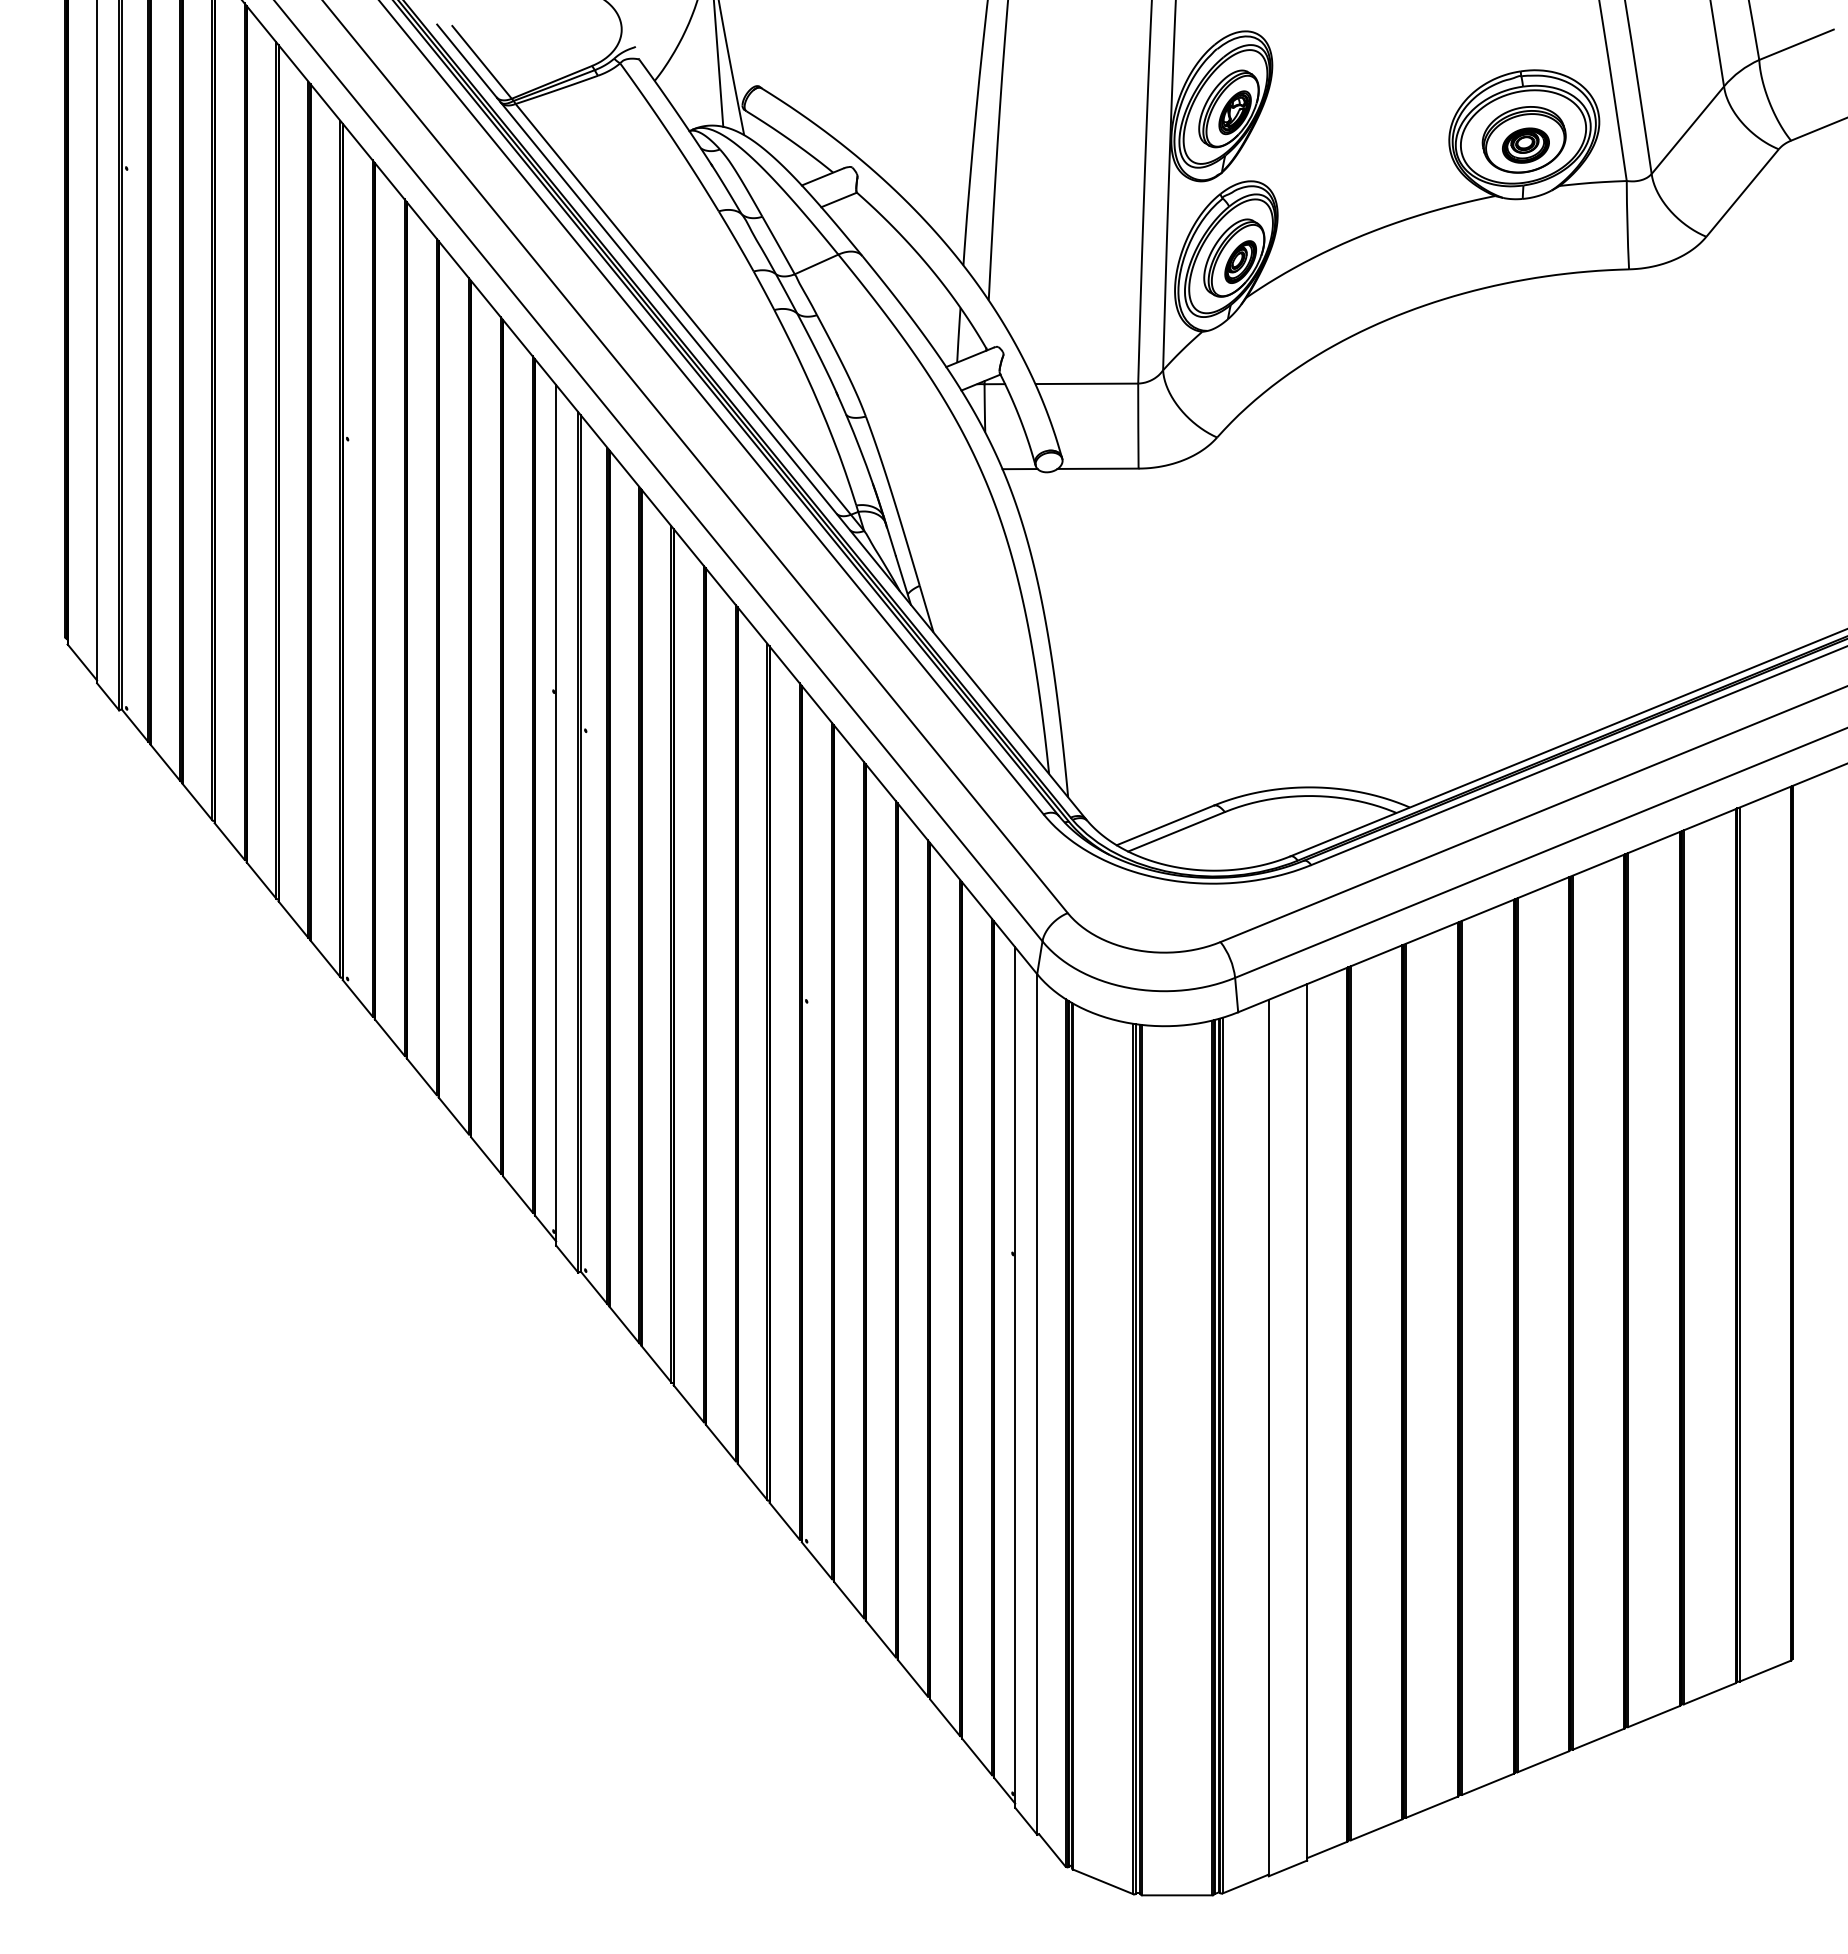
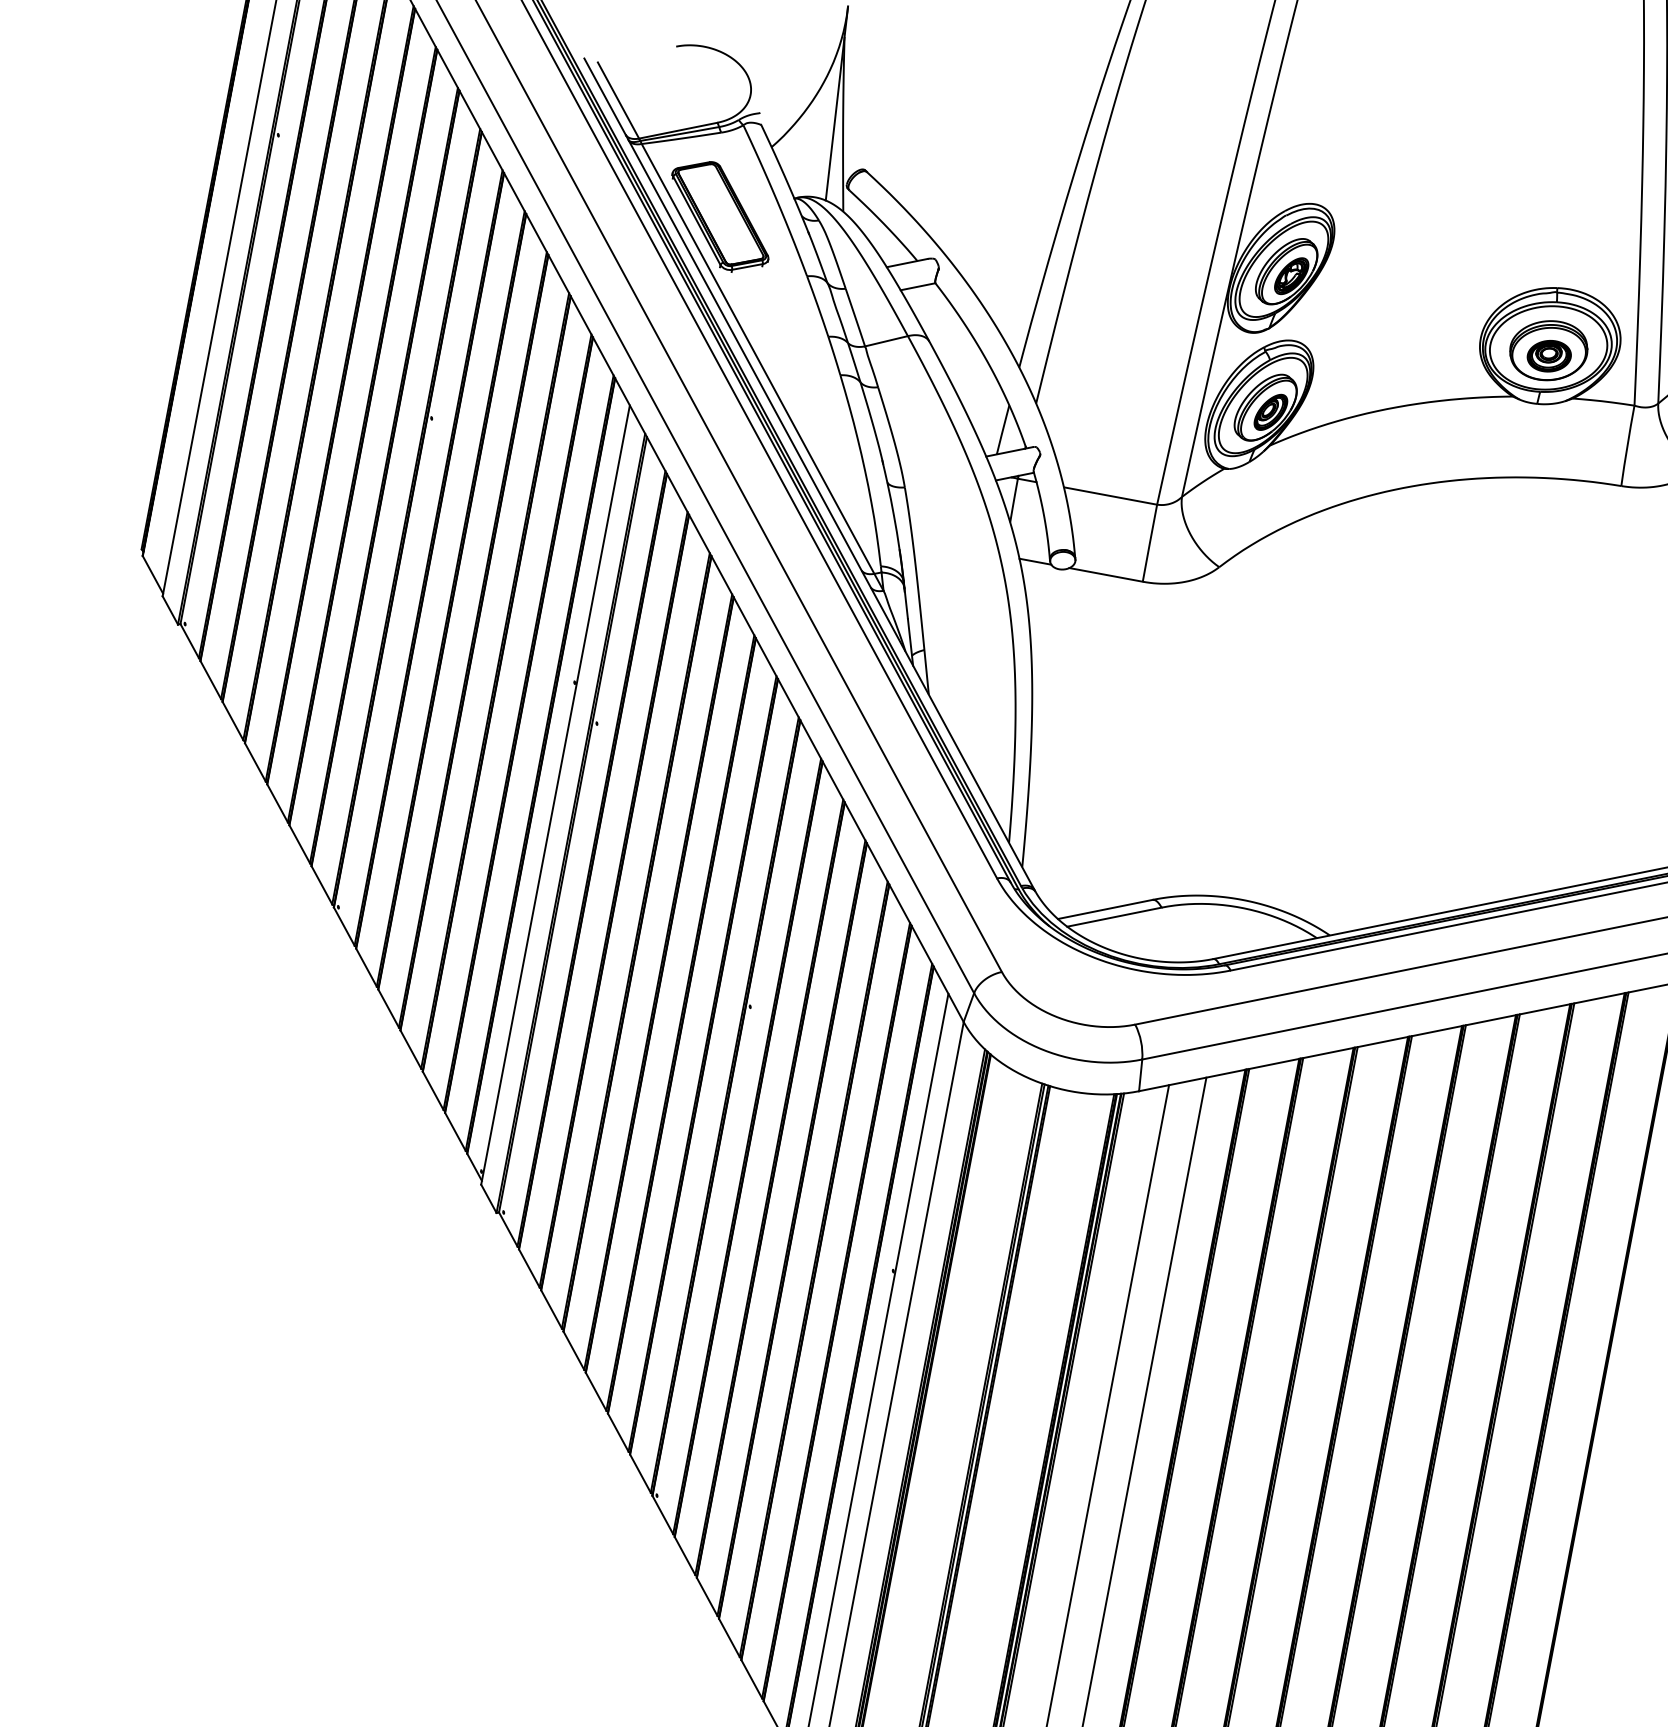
part: (613, 165) -> (719, 216), added

